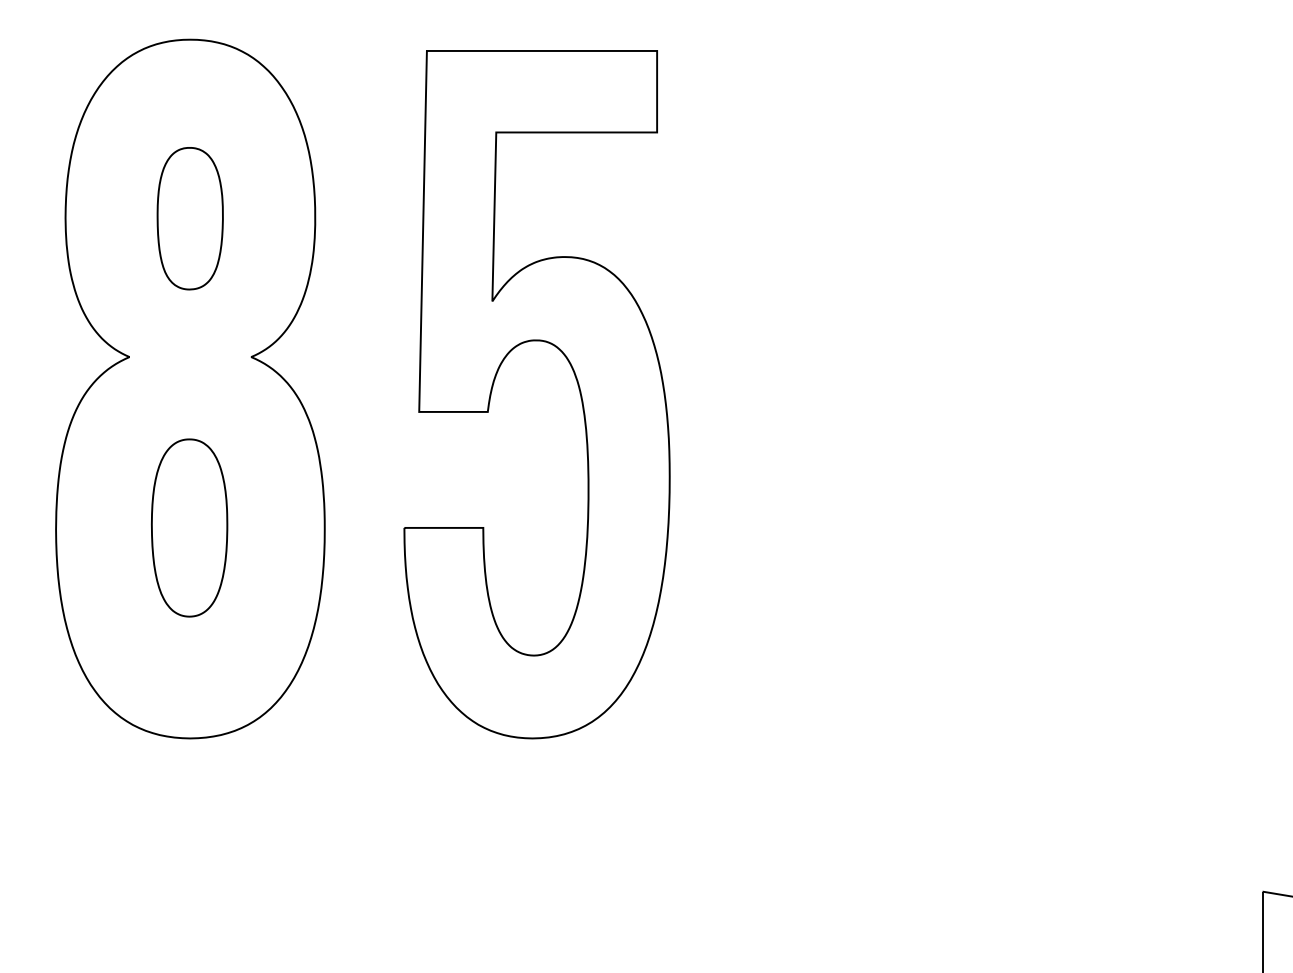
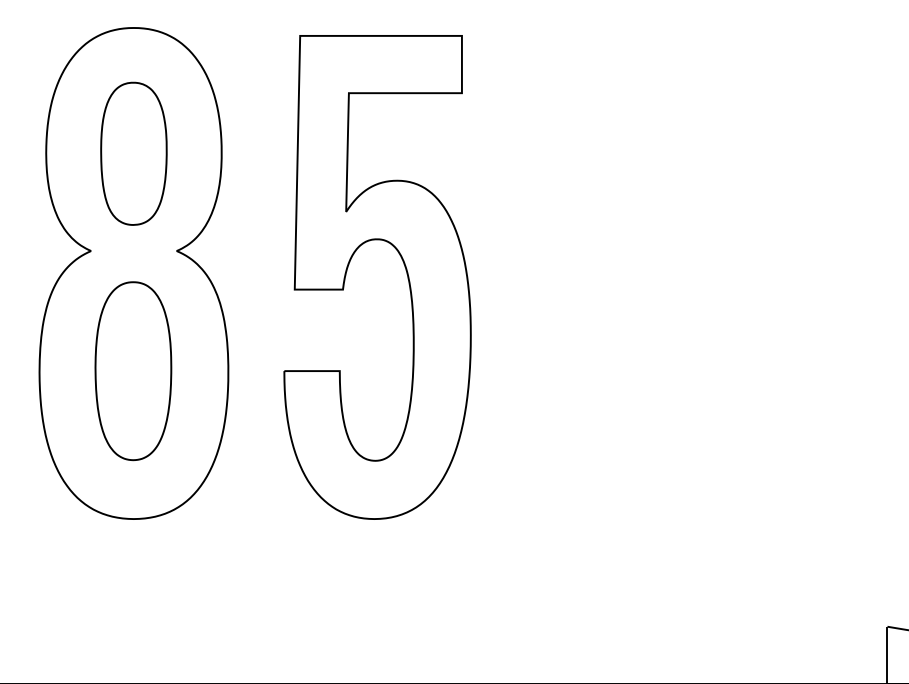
part: (189, 218) -> (133, 153), size x1.43
part: (189, 527) -> (133, 370), size x1.43

